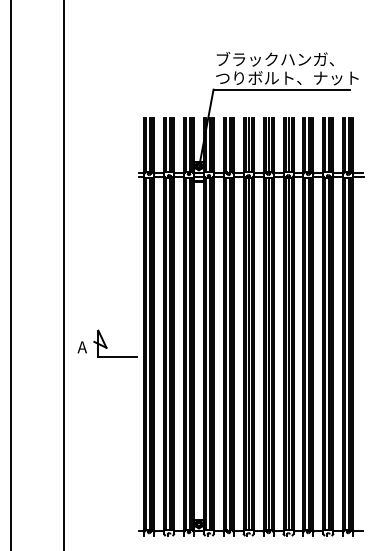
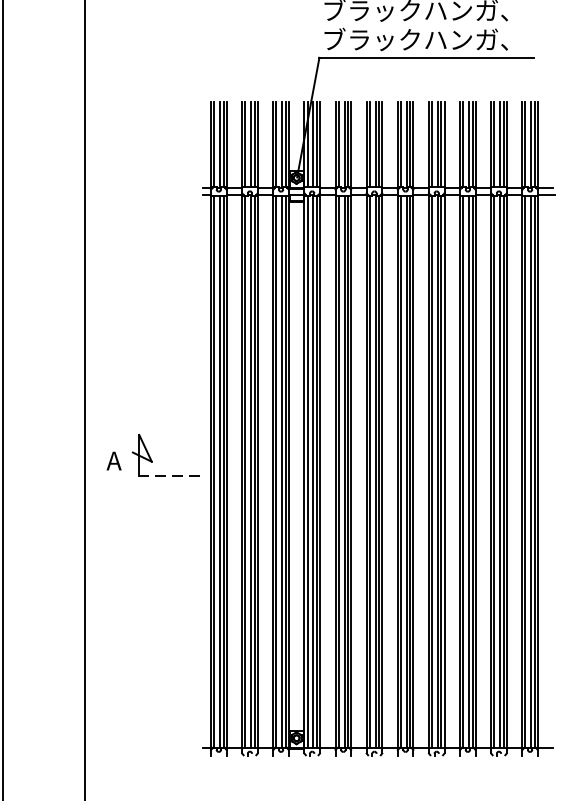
text: (287, 77) -> (435, 38), つりボルト、ナット -> ブラックハンガ、
line: (117, 357) -> (169, 476), solid -> dashed

